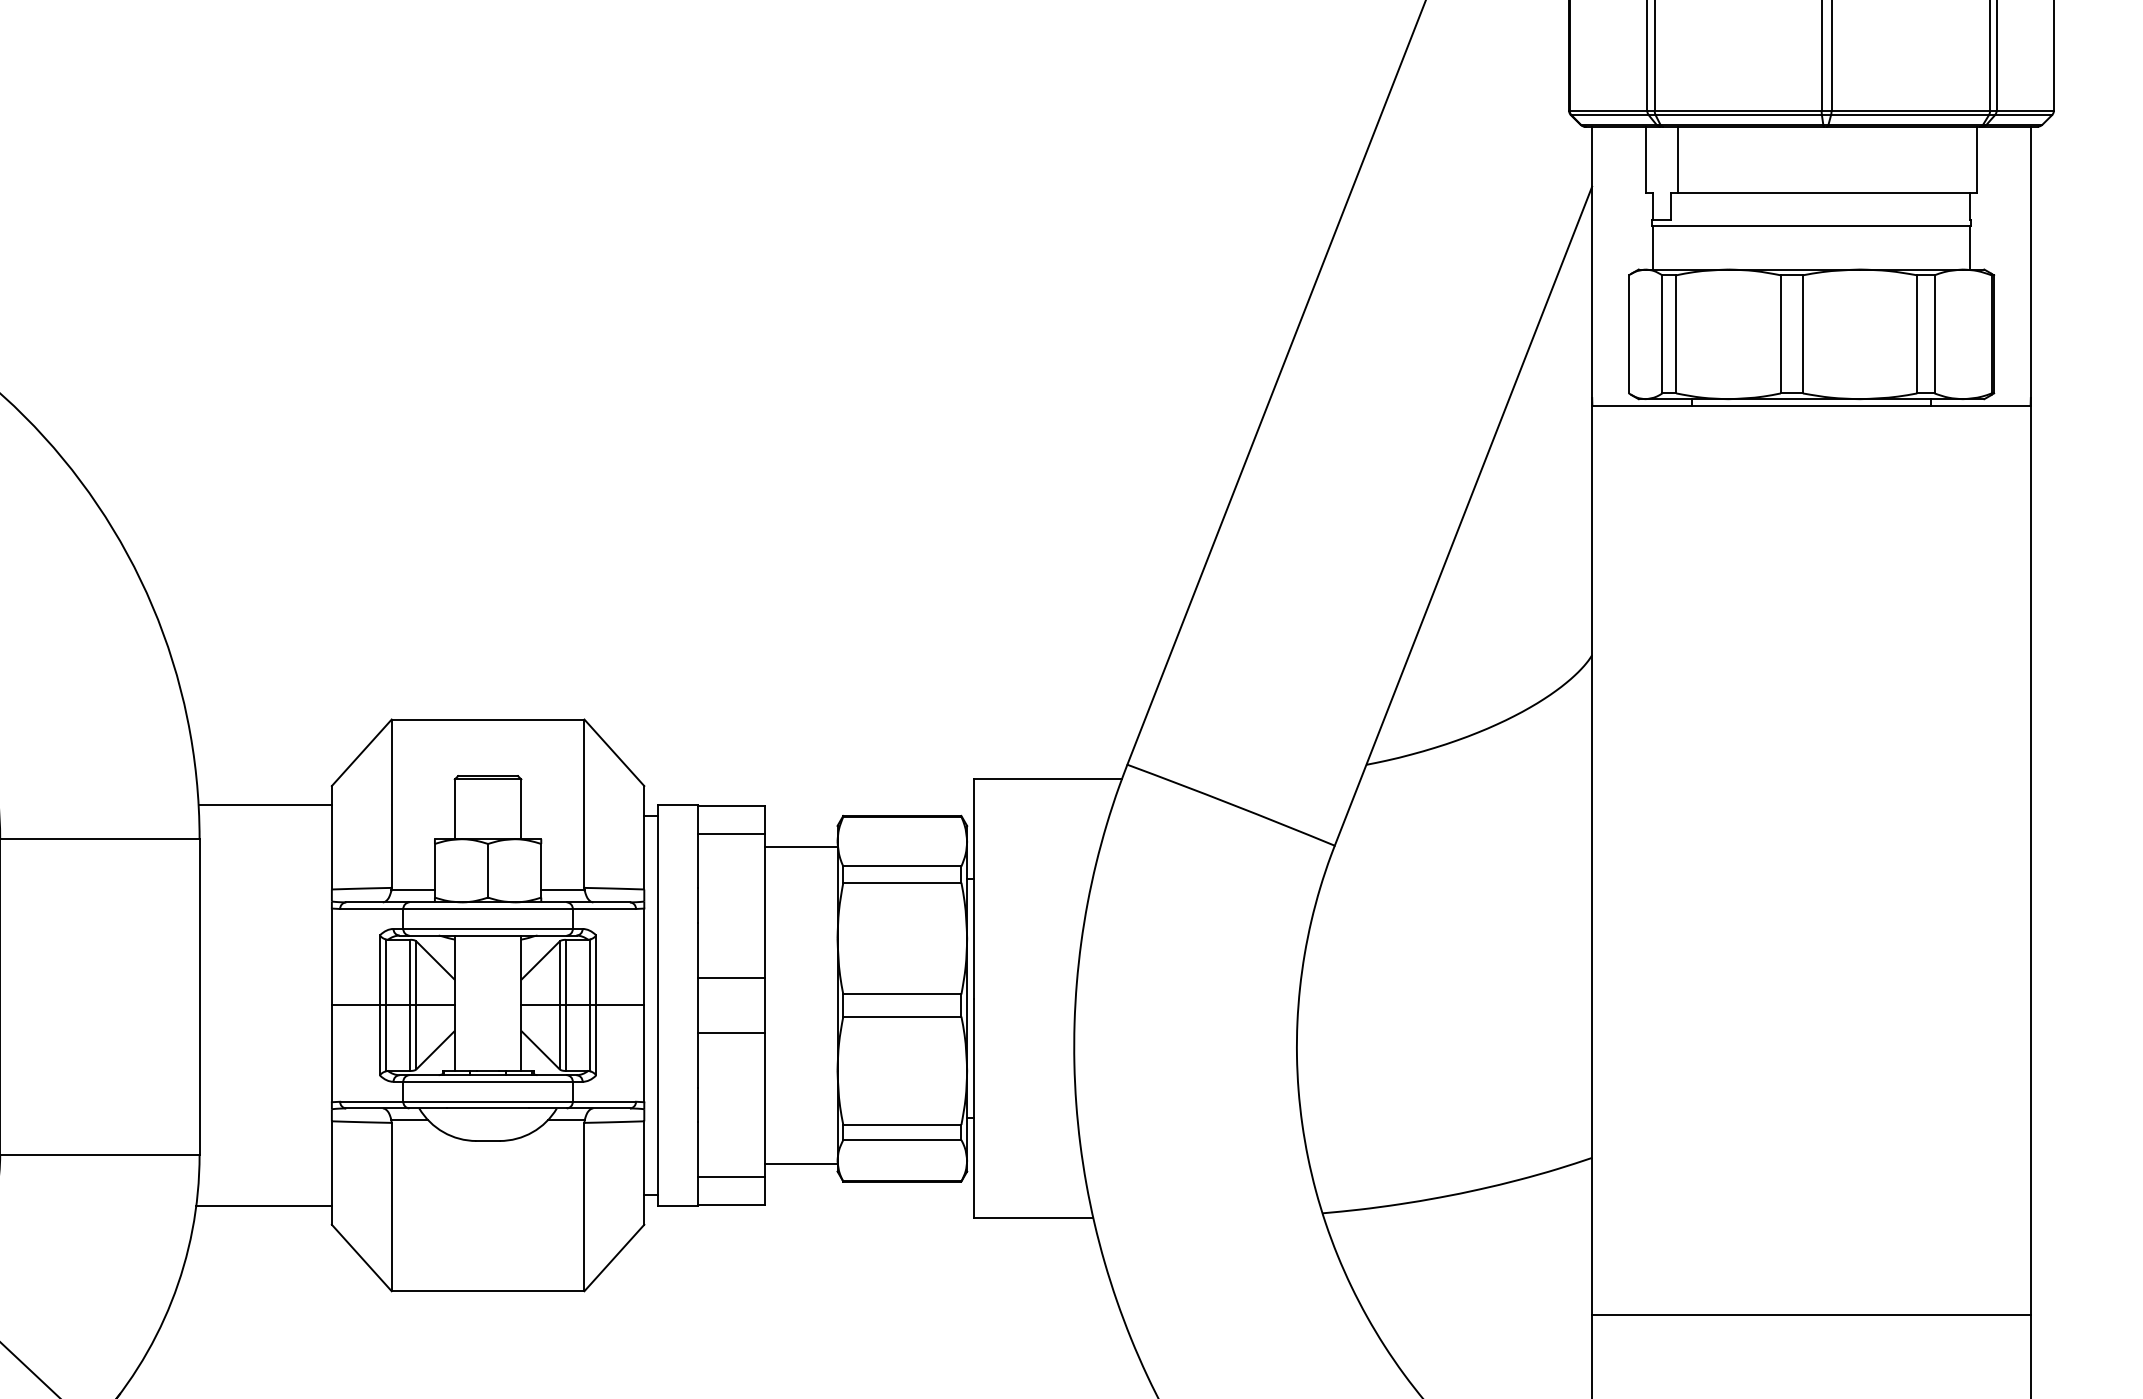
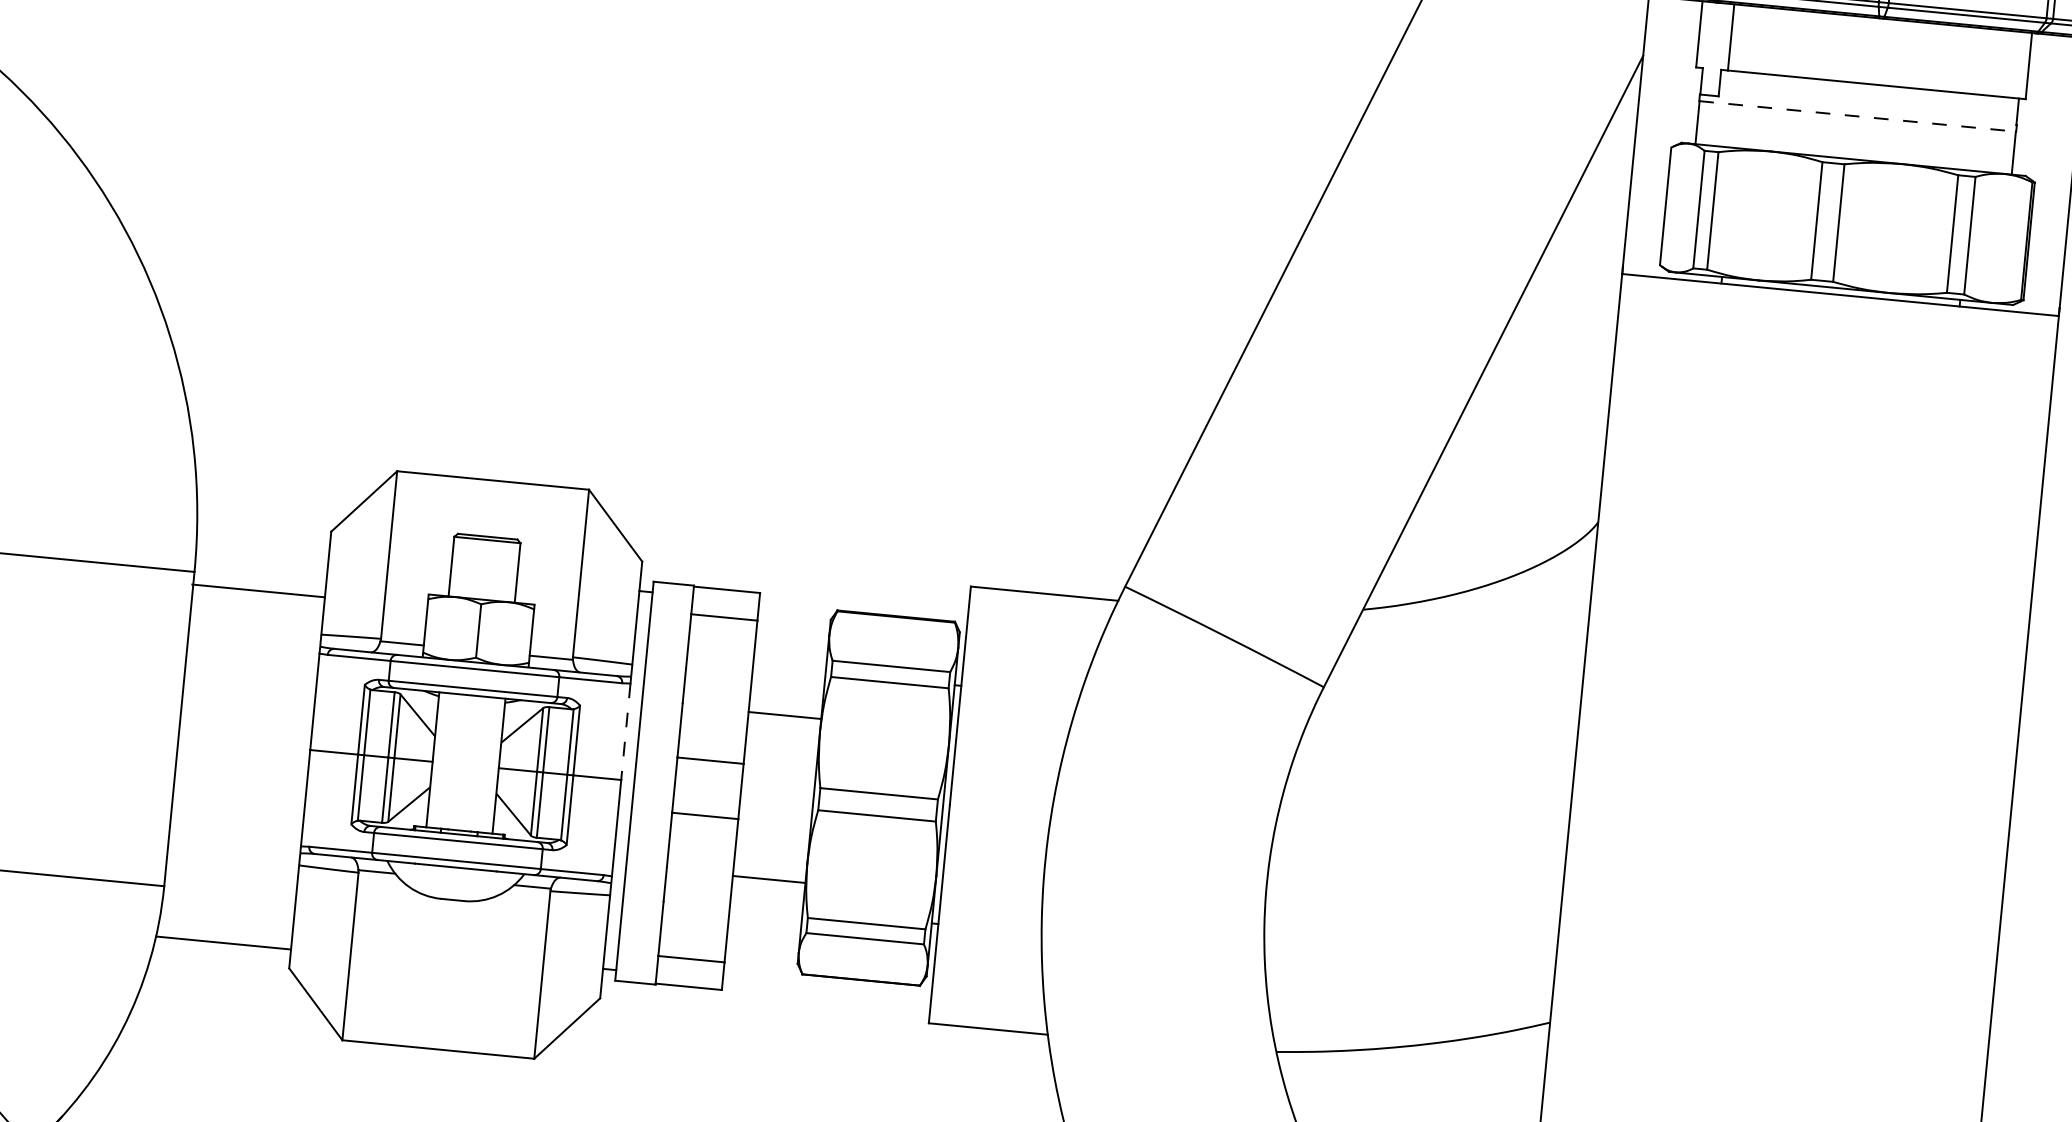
line: (1812, 226) -> (1858, 116), solid -> dashed
line: (264, 804) -> (257, 590), moved
line: (800, 846) -> (784, 715), moved
line: (644, 957) -> (626, 732), solid -> dashed
line: (800, 1164) -> (768, 879), moved

